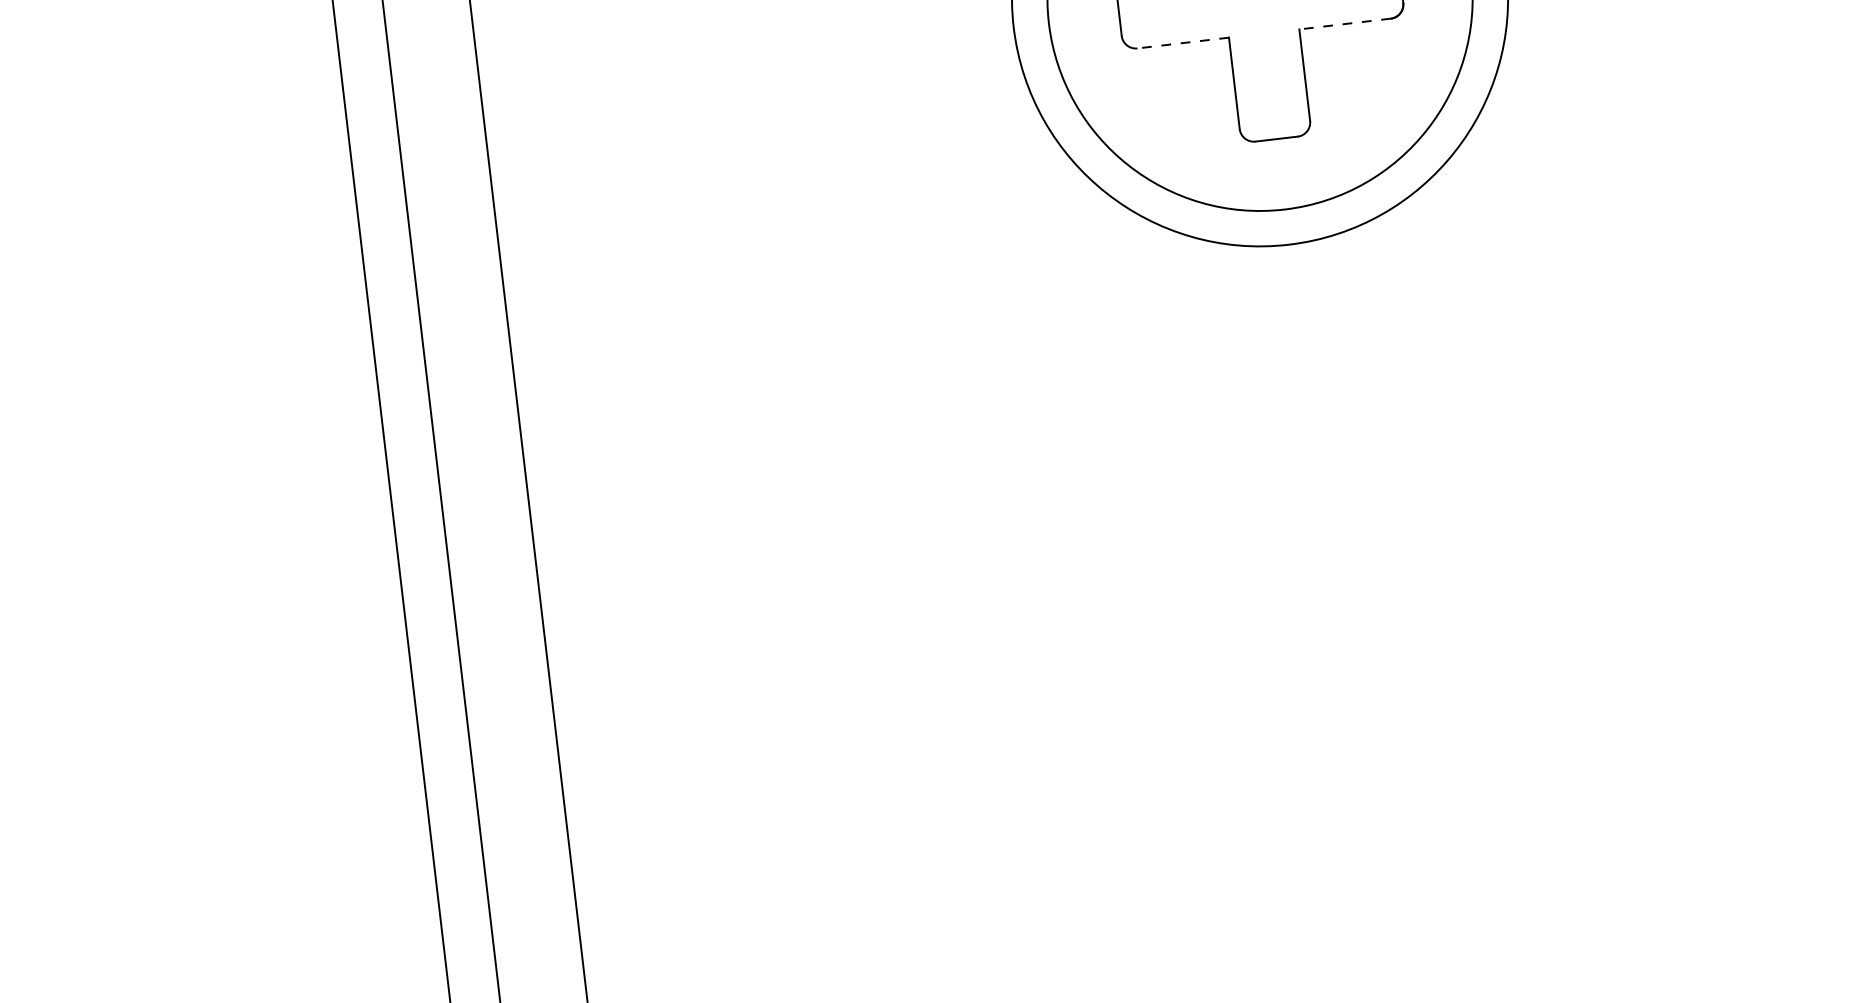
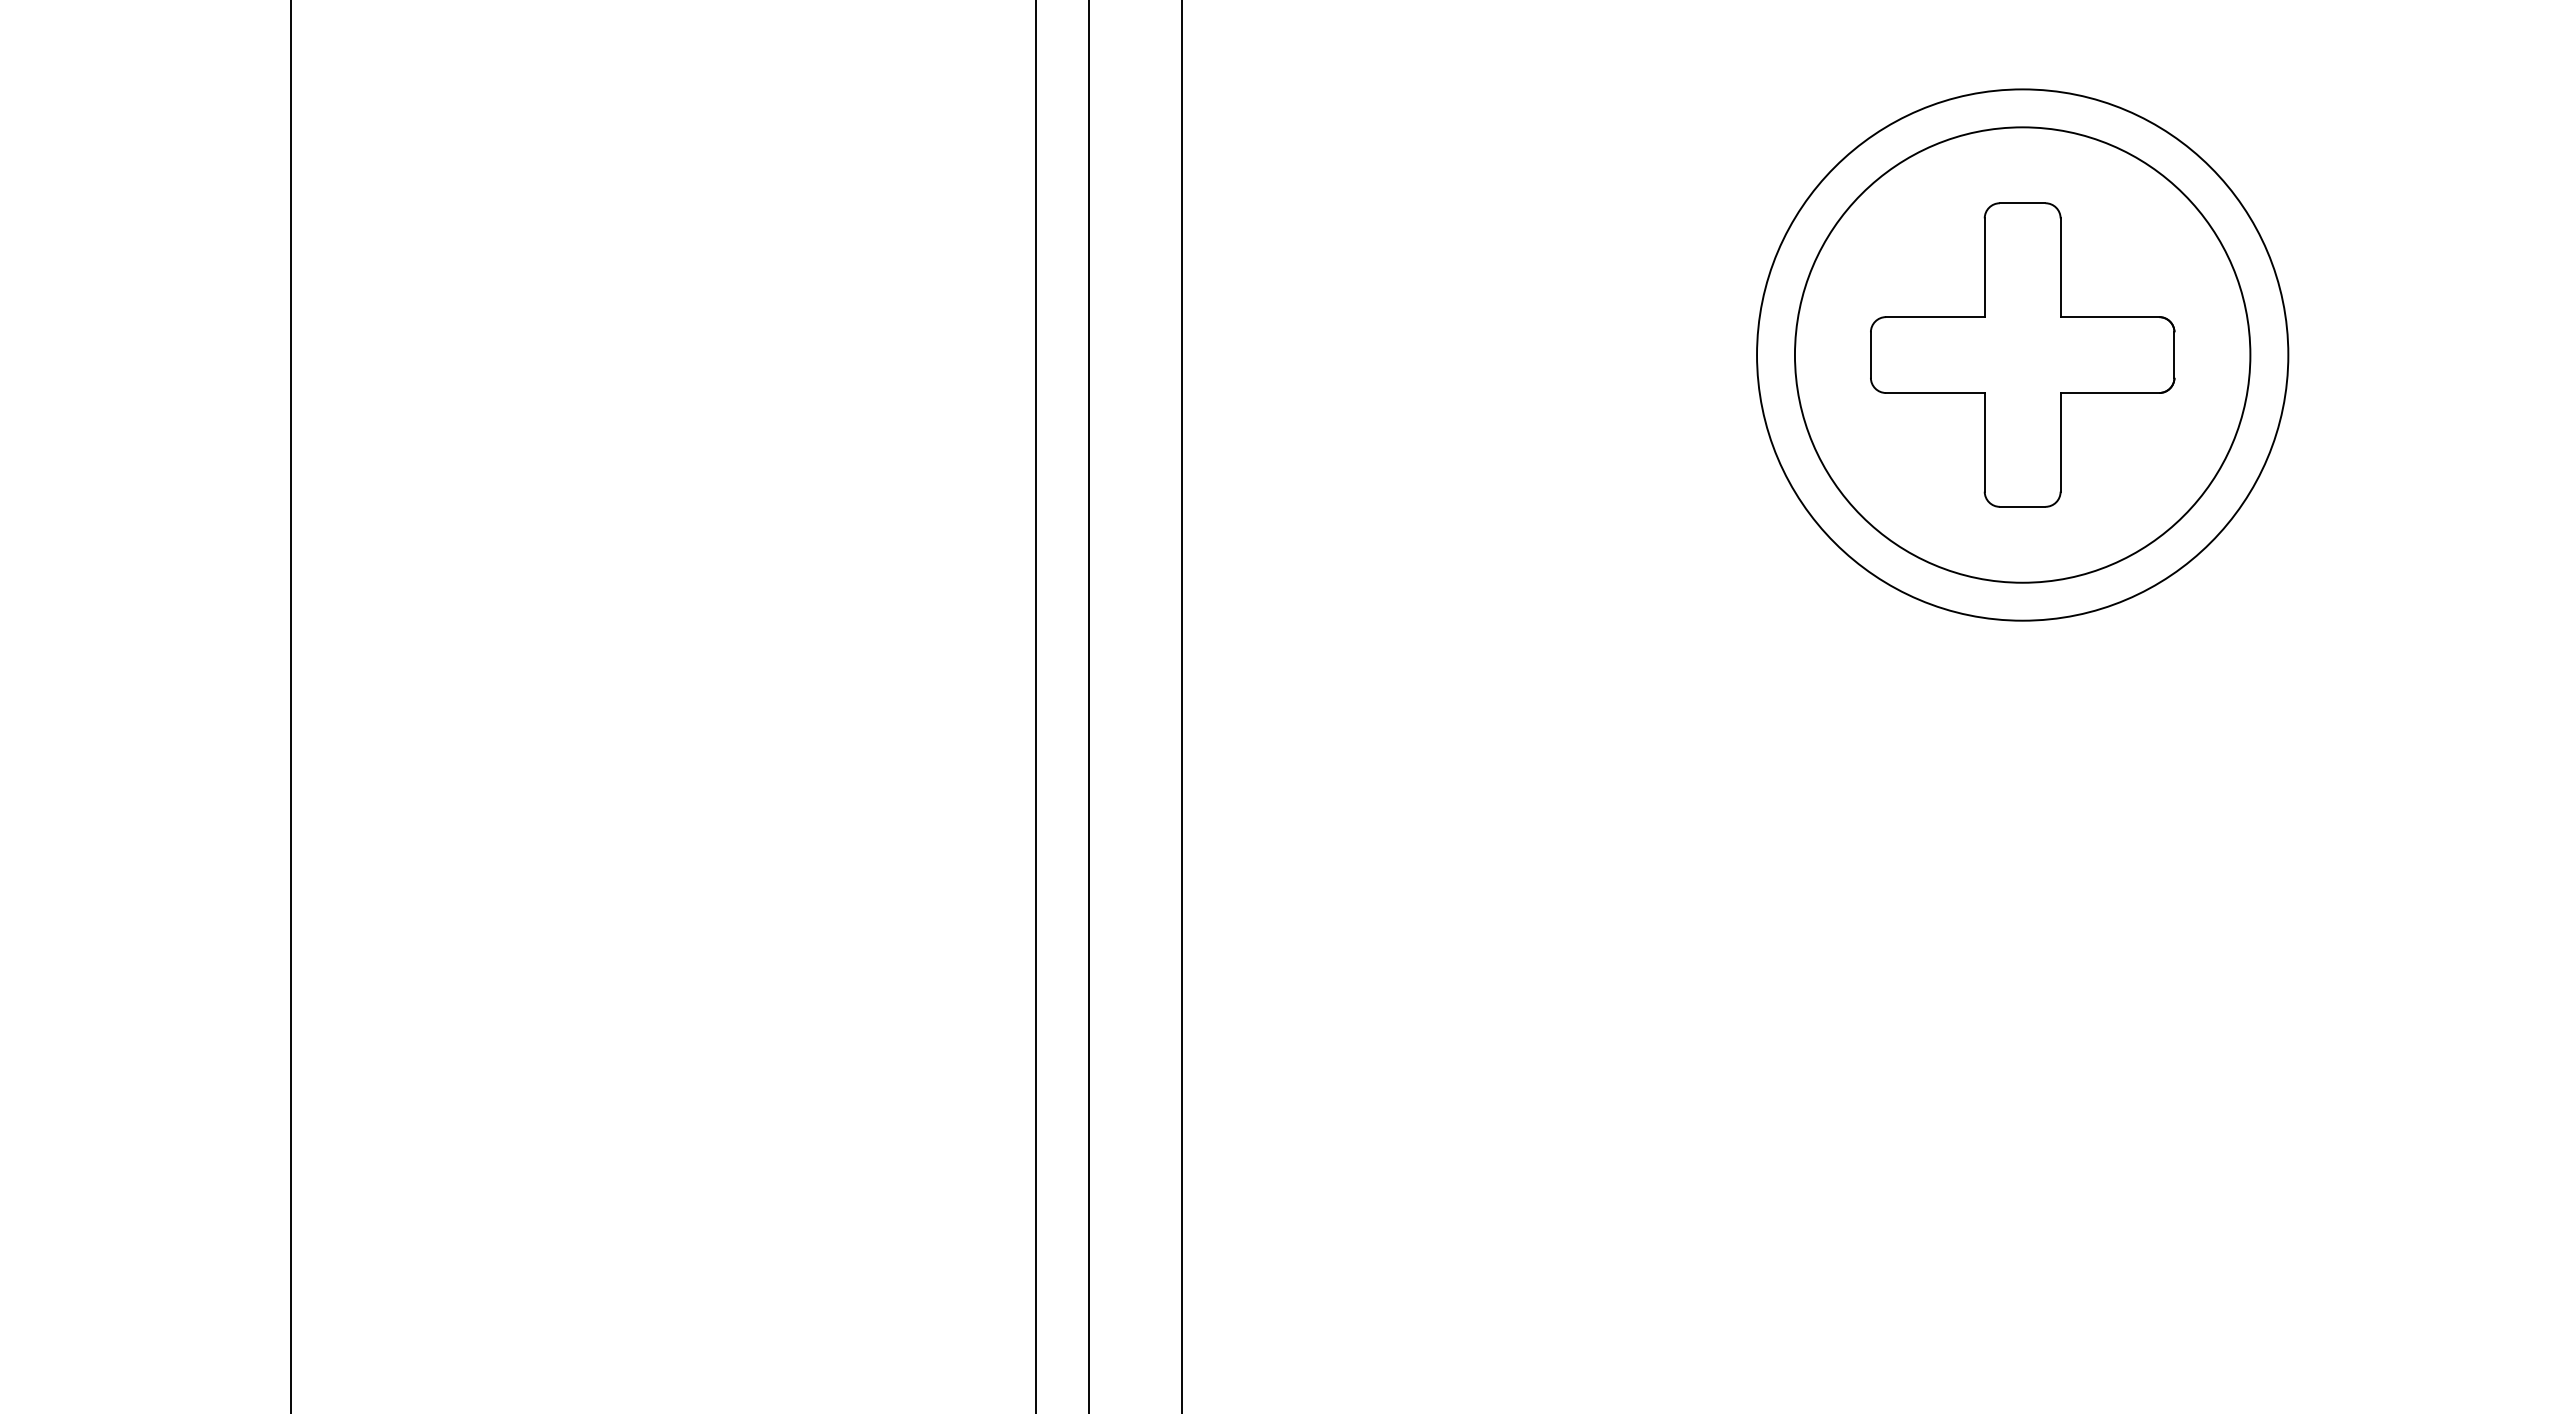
line: (1344, 24) -> (2109, 393), dashed -> solid
line: (1182, 43) -> (1934, 393), dashed -> solid

